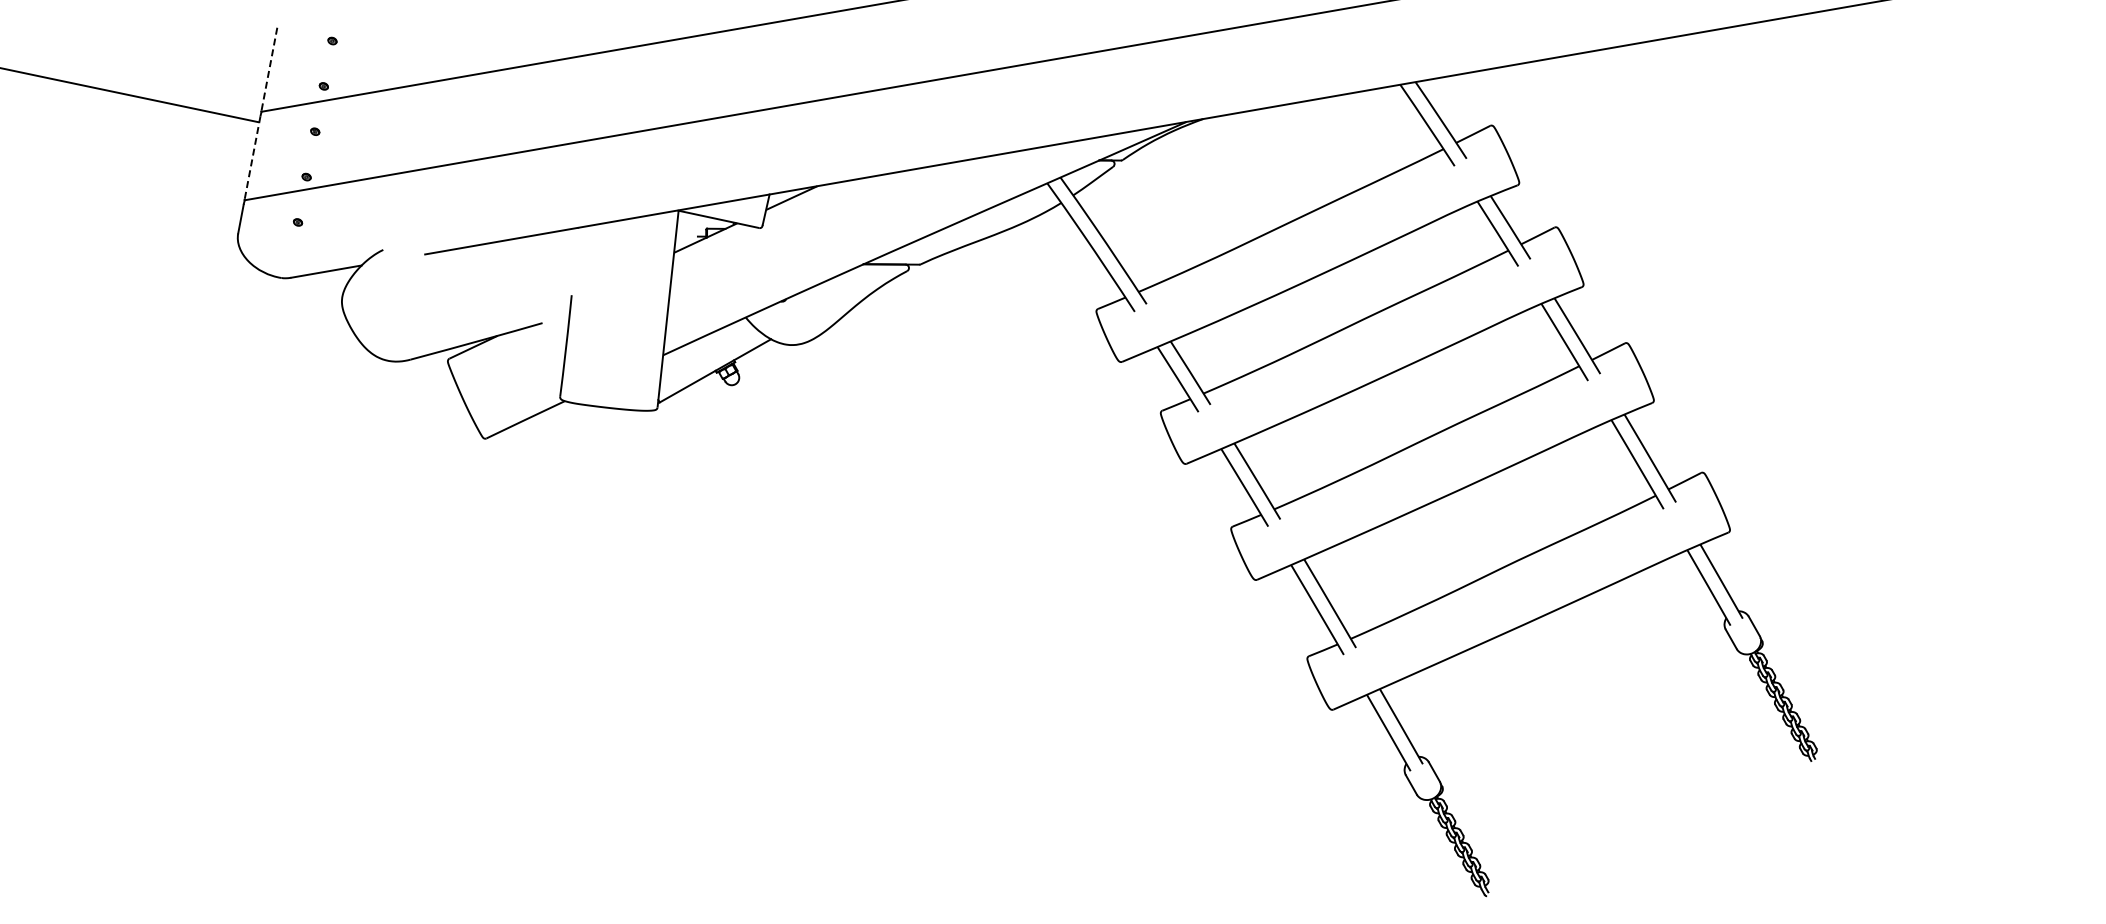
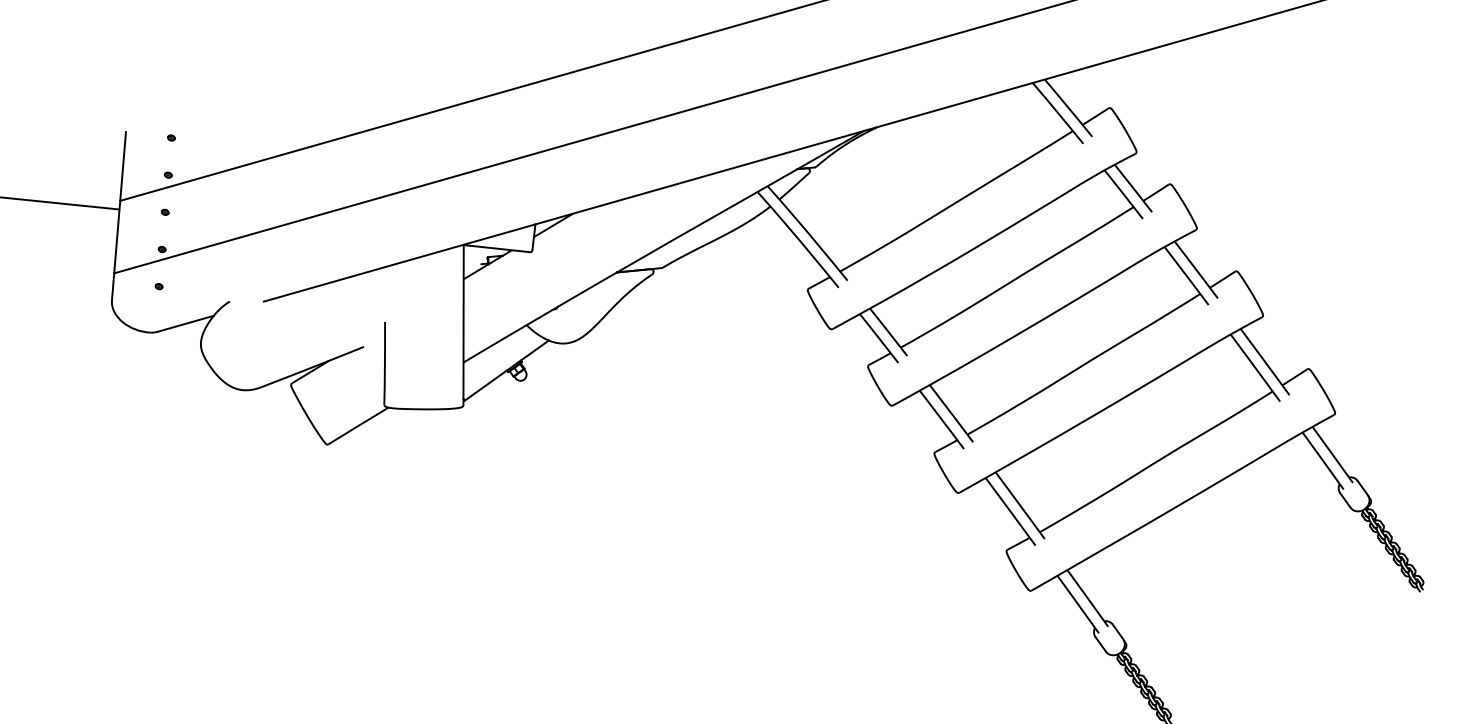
line: (269, 69) -> (123, 166), dashed -> solid
line: (252, 158) -> (117, 239), dashed -> solid

